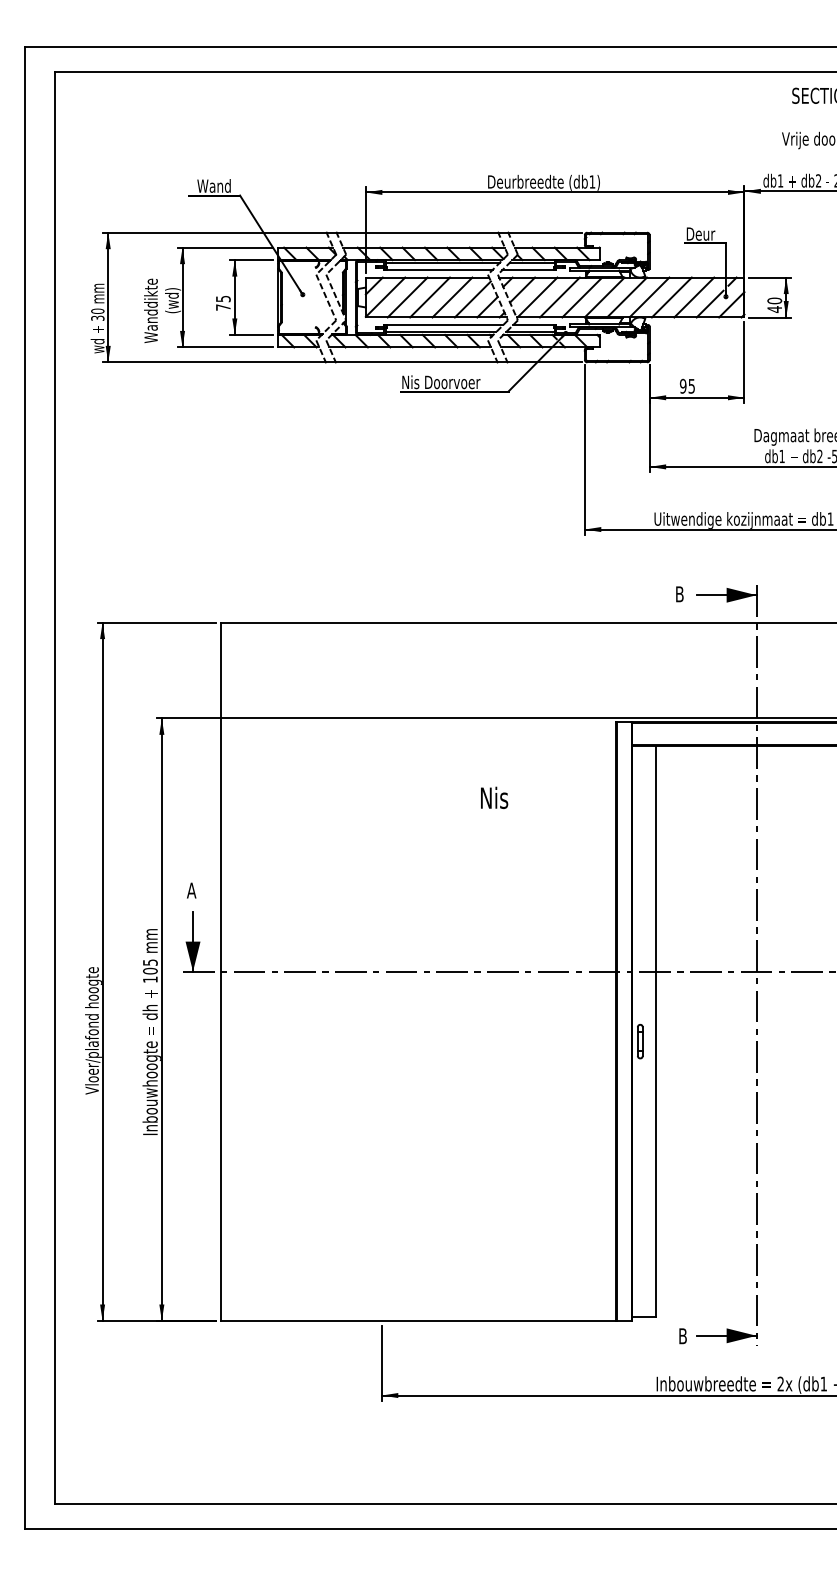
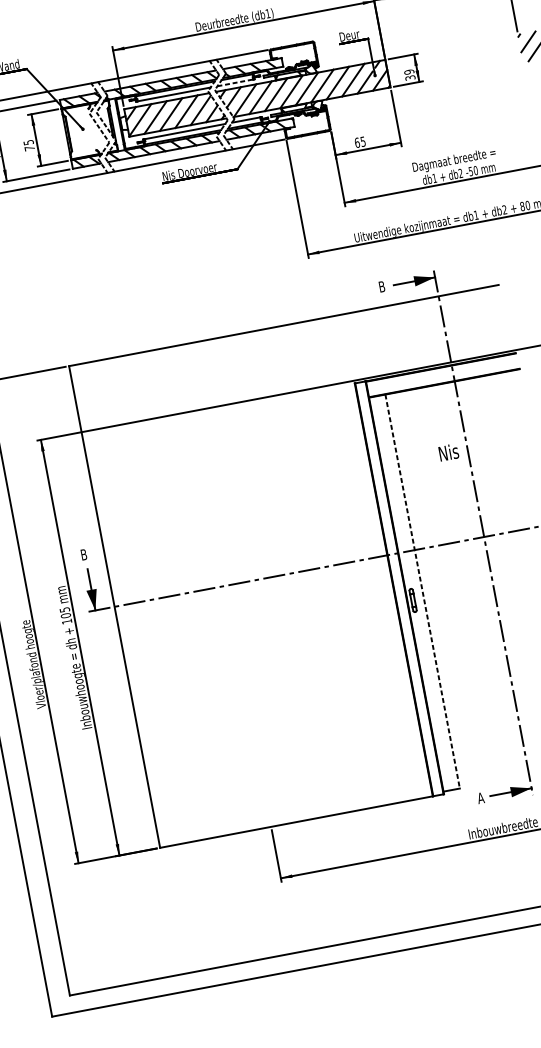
line: (528, 270) -> (235, 83), solid -> dashed
text: (774, 305) -> (409, 75), 40 -> 39
text: (682, 385) -> (356, 142), 95 -> 65
text: (494, 797) -> (448, 452), moved
text: (191, 890) -> (83, 554), A -> B
line: (656, 1031) -> (422, 591), solid -> dashed
text: (682, 1336) -> (480, 798), B -> A

